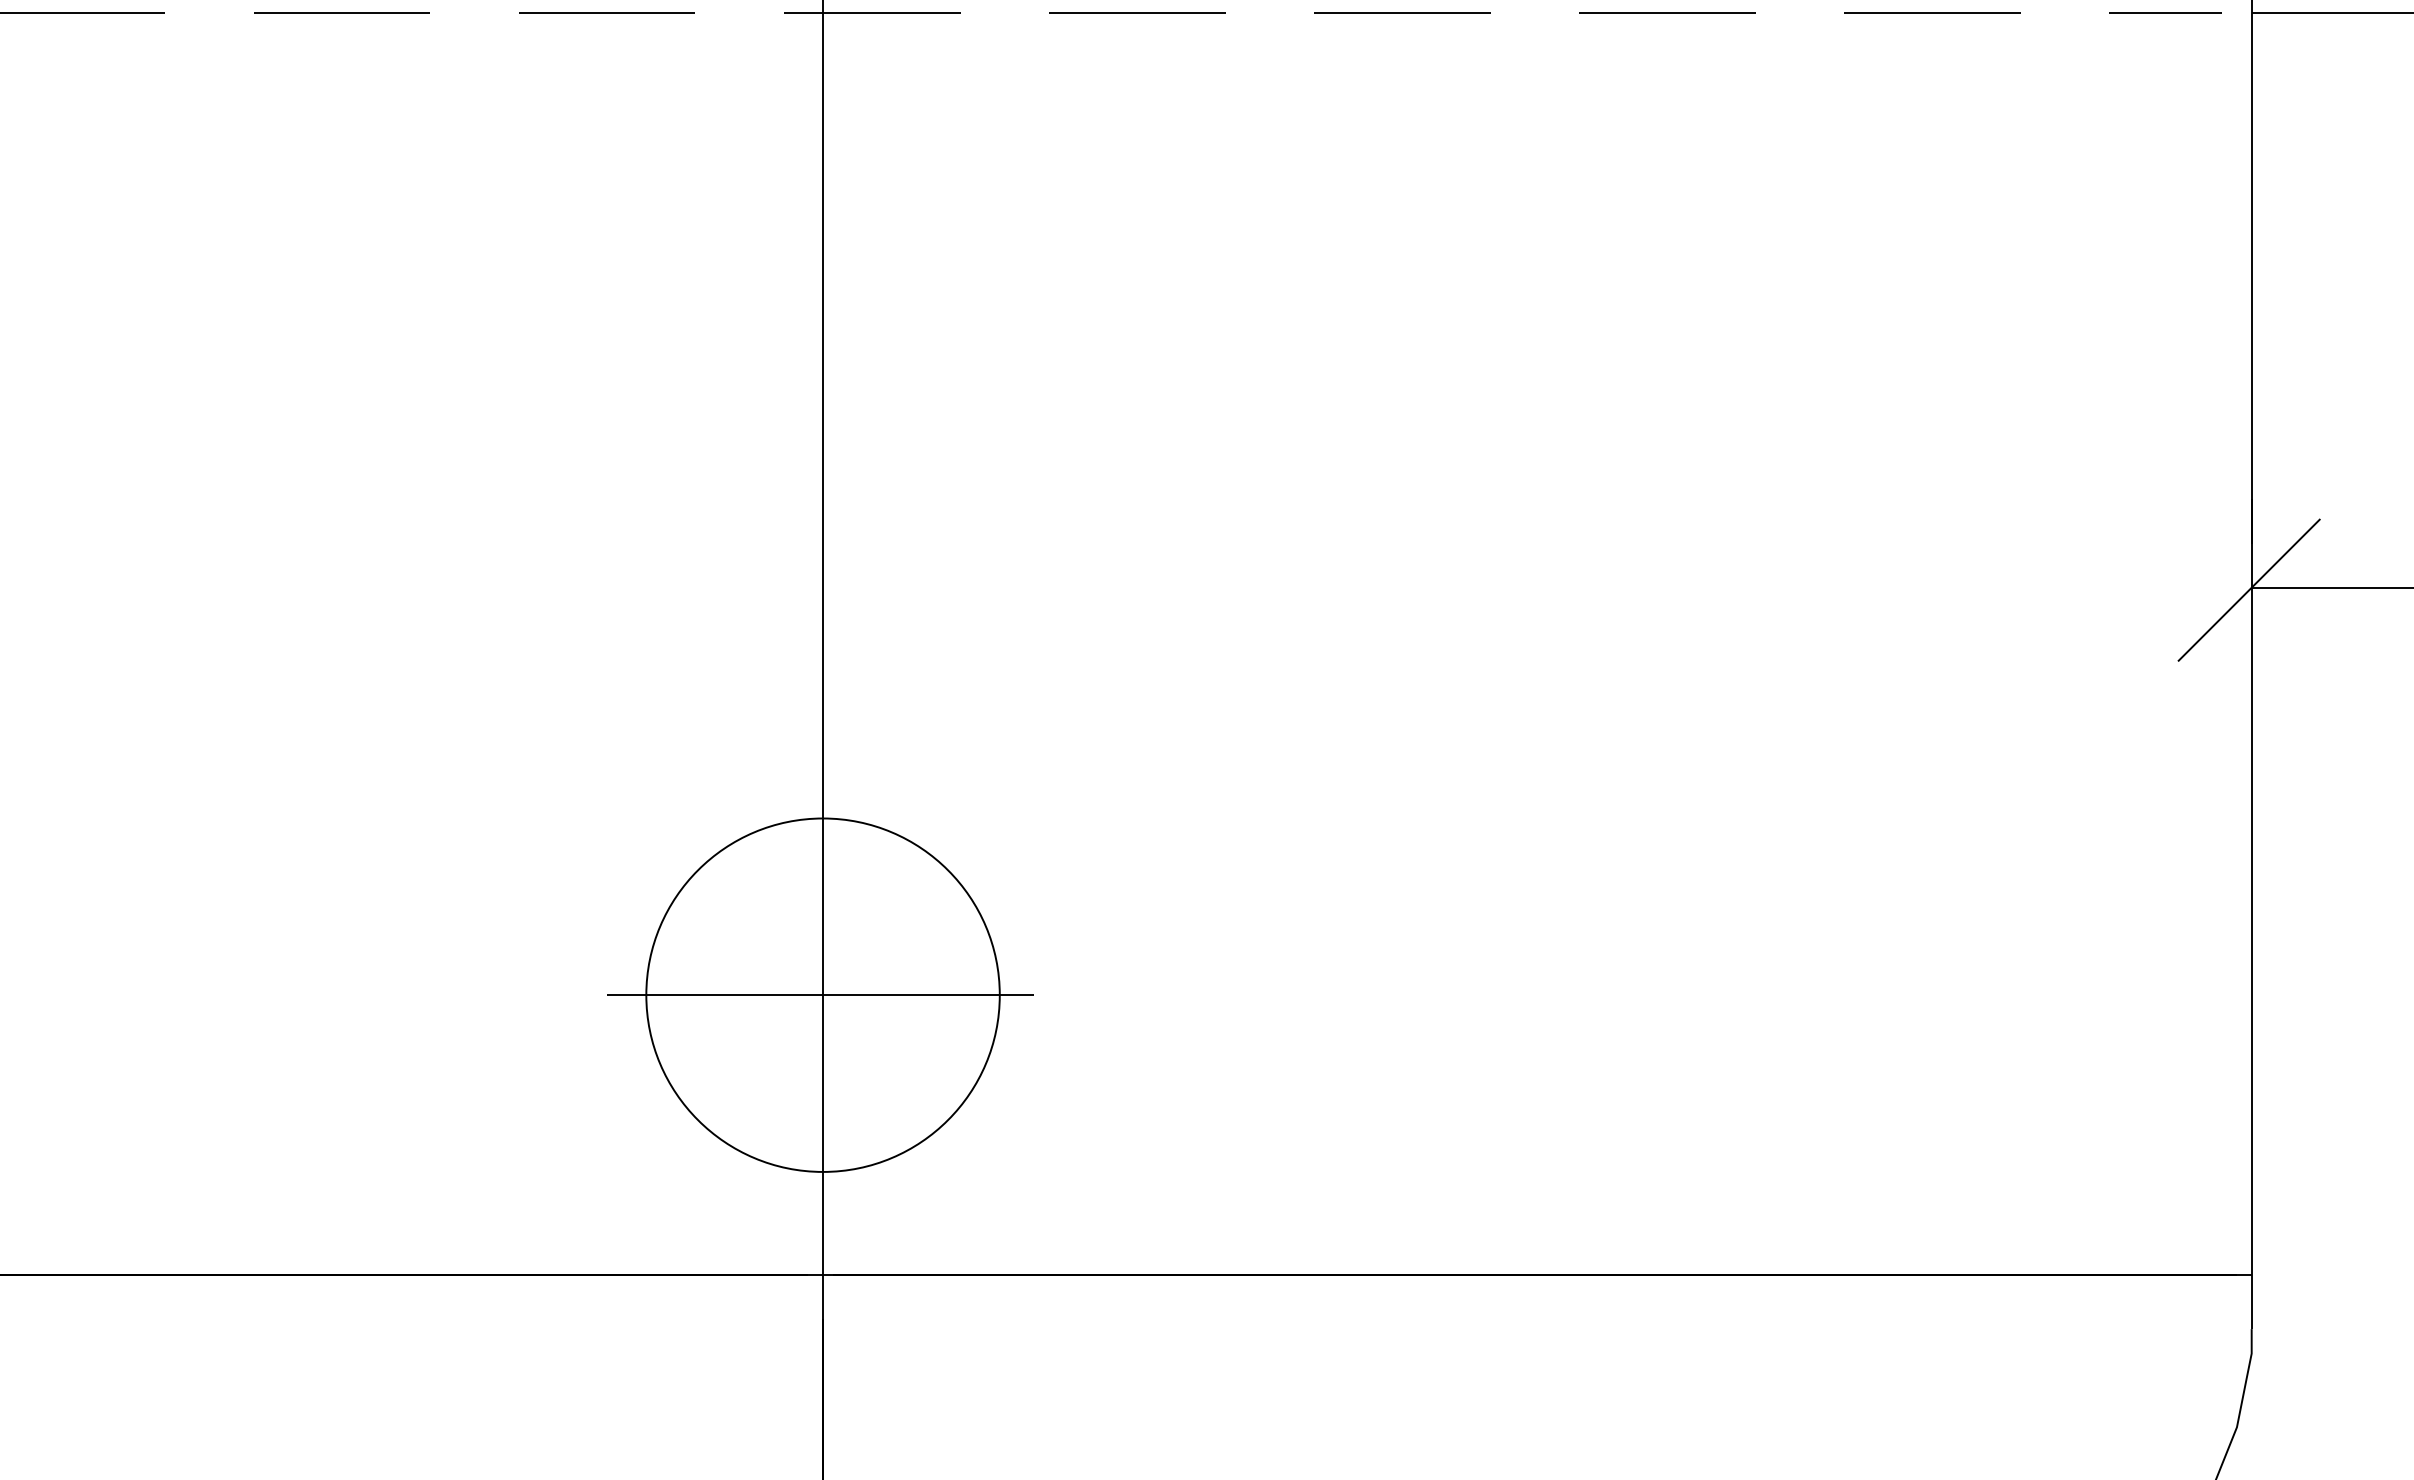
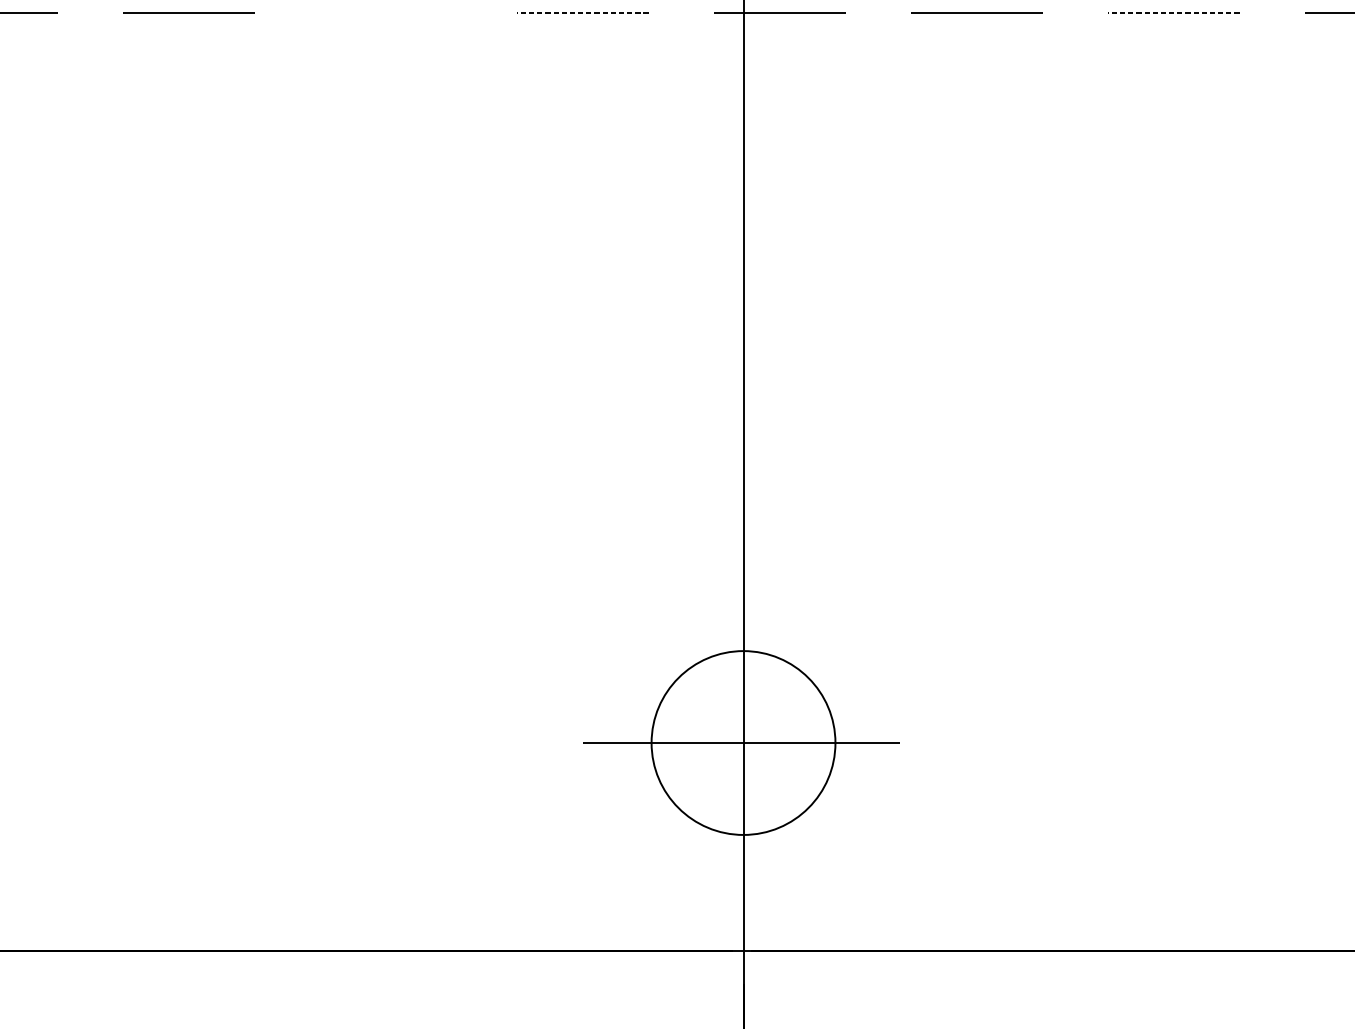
line: (341, 12) -> (385, 12), removed
line: (606, 13) -> (582, 13), solid -> dashed
line: (1401, 13) -> (1173, 13), solid -> dashed
circle: (822, 994) -> (743, 742), size x0.7

